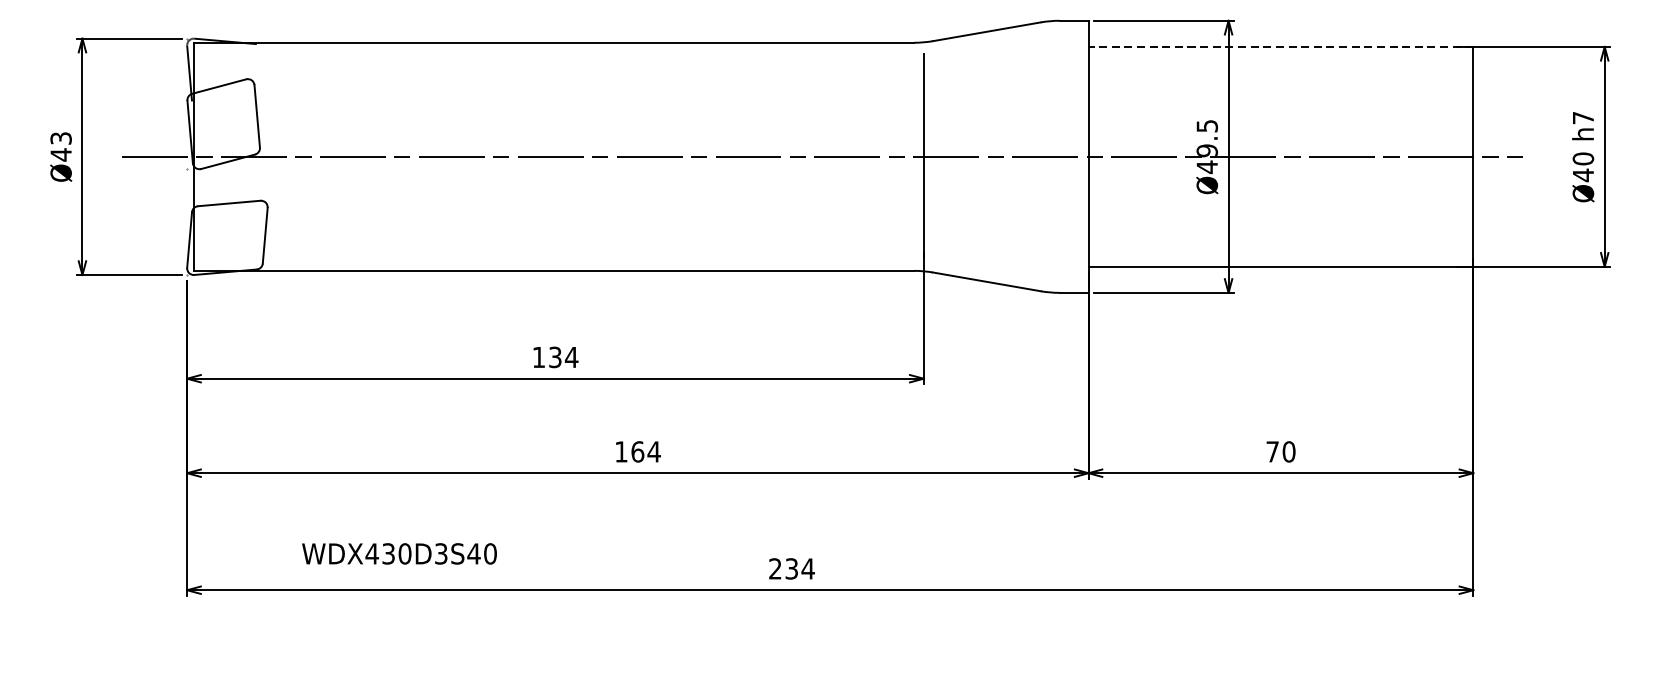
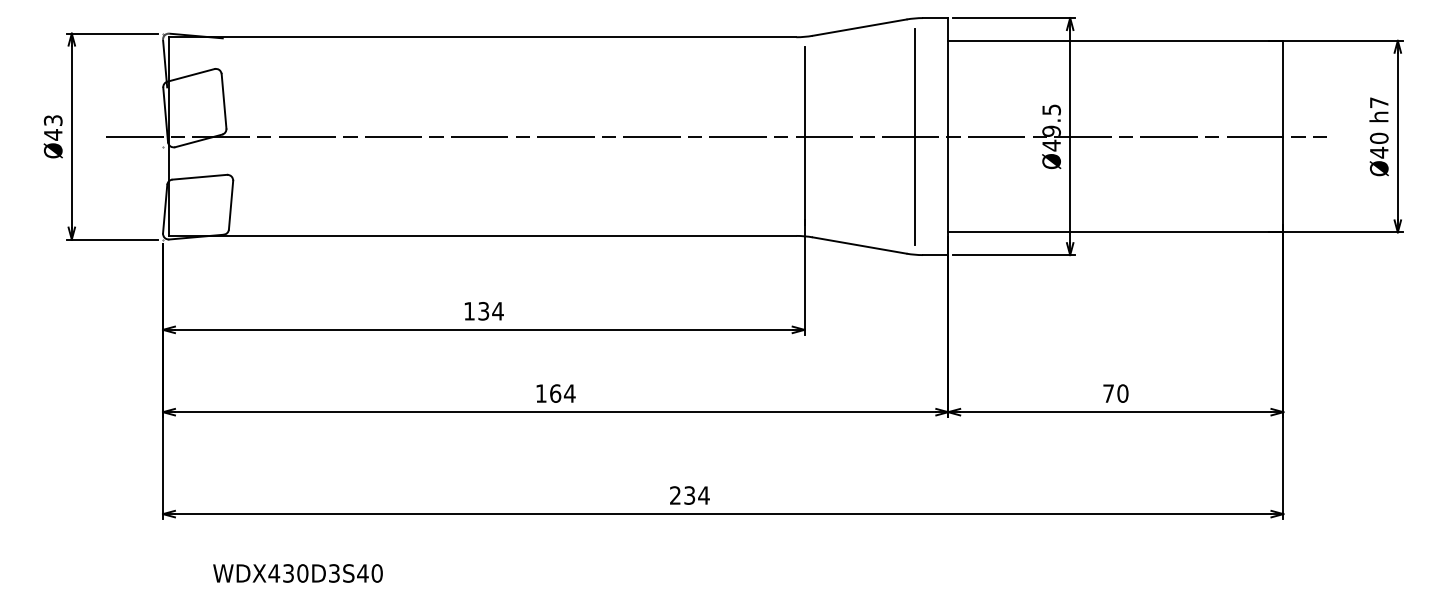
line: (1280, 46) -> (1115, 40), dashed -> solid
line: (1049, 156) -> (914, 136), added
text: (398, 553) -> (297, 573), moved

